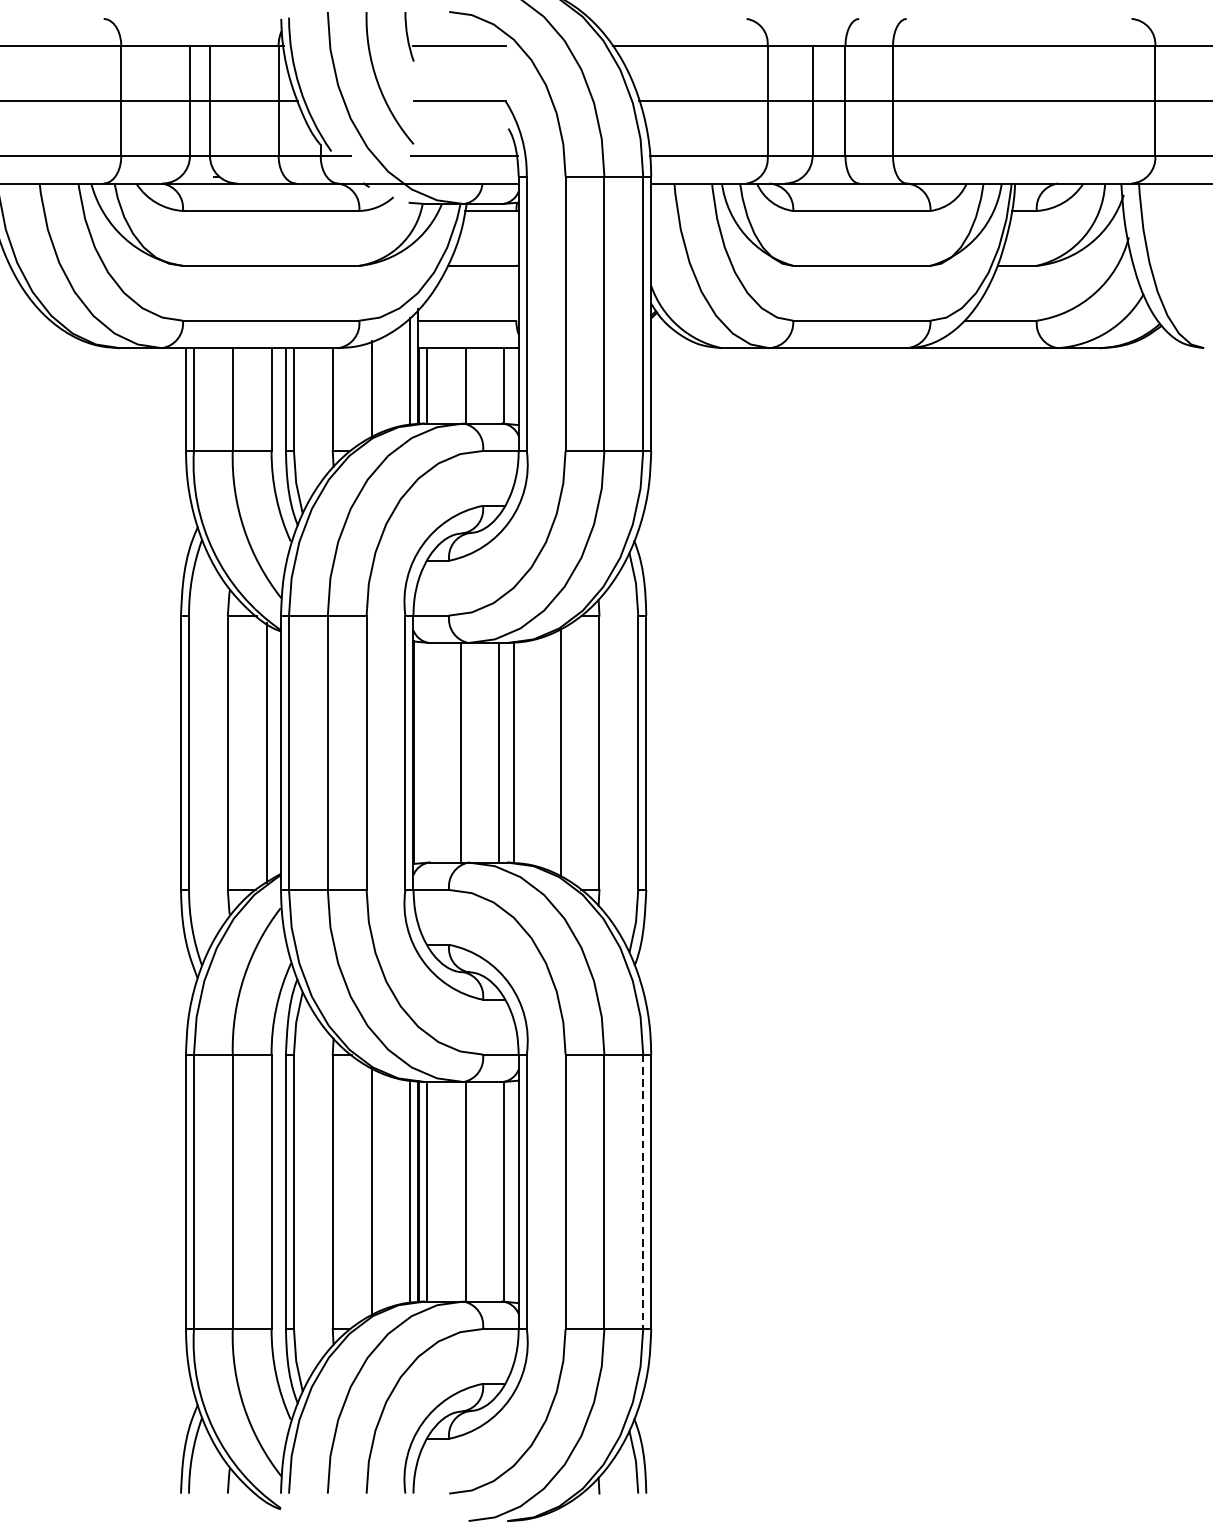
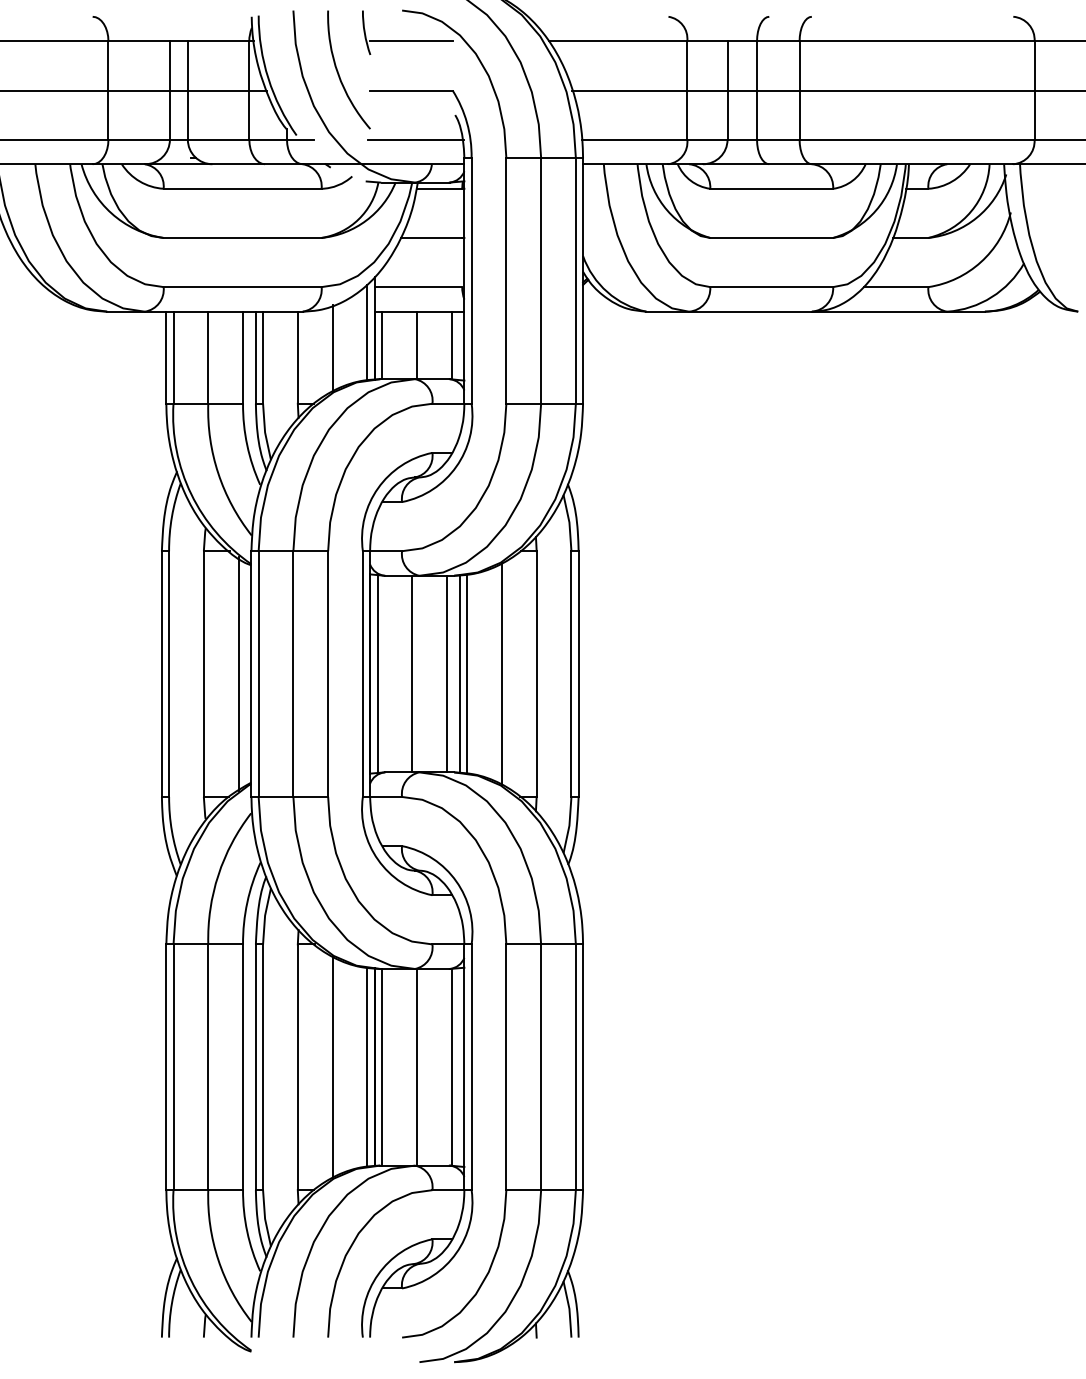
line: (522, 752) -> (467, 673), added
line: (421, 753) -> (377, 674), added
line: (642, 1192) -> (575, 1067), dashed -> solid

